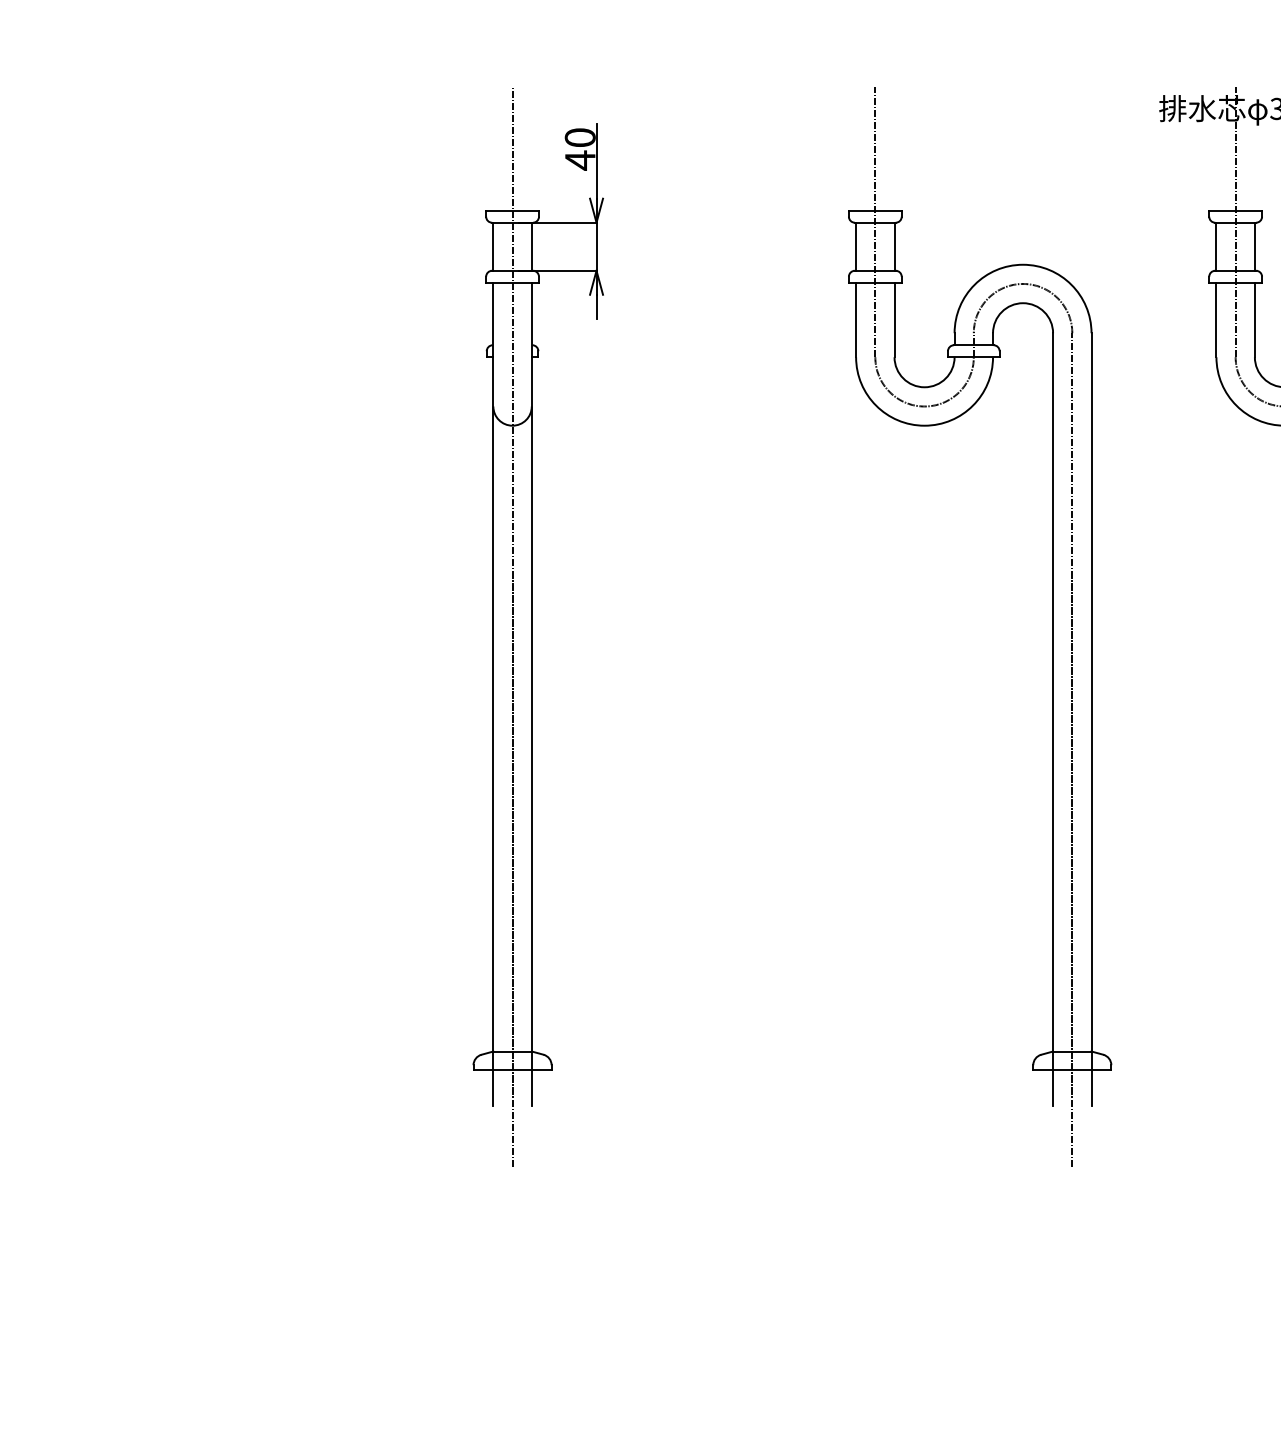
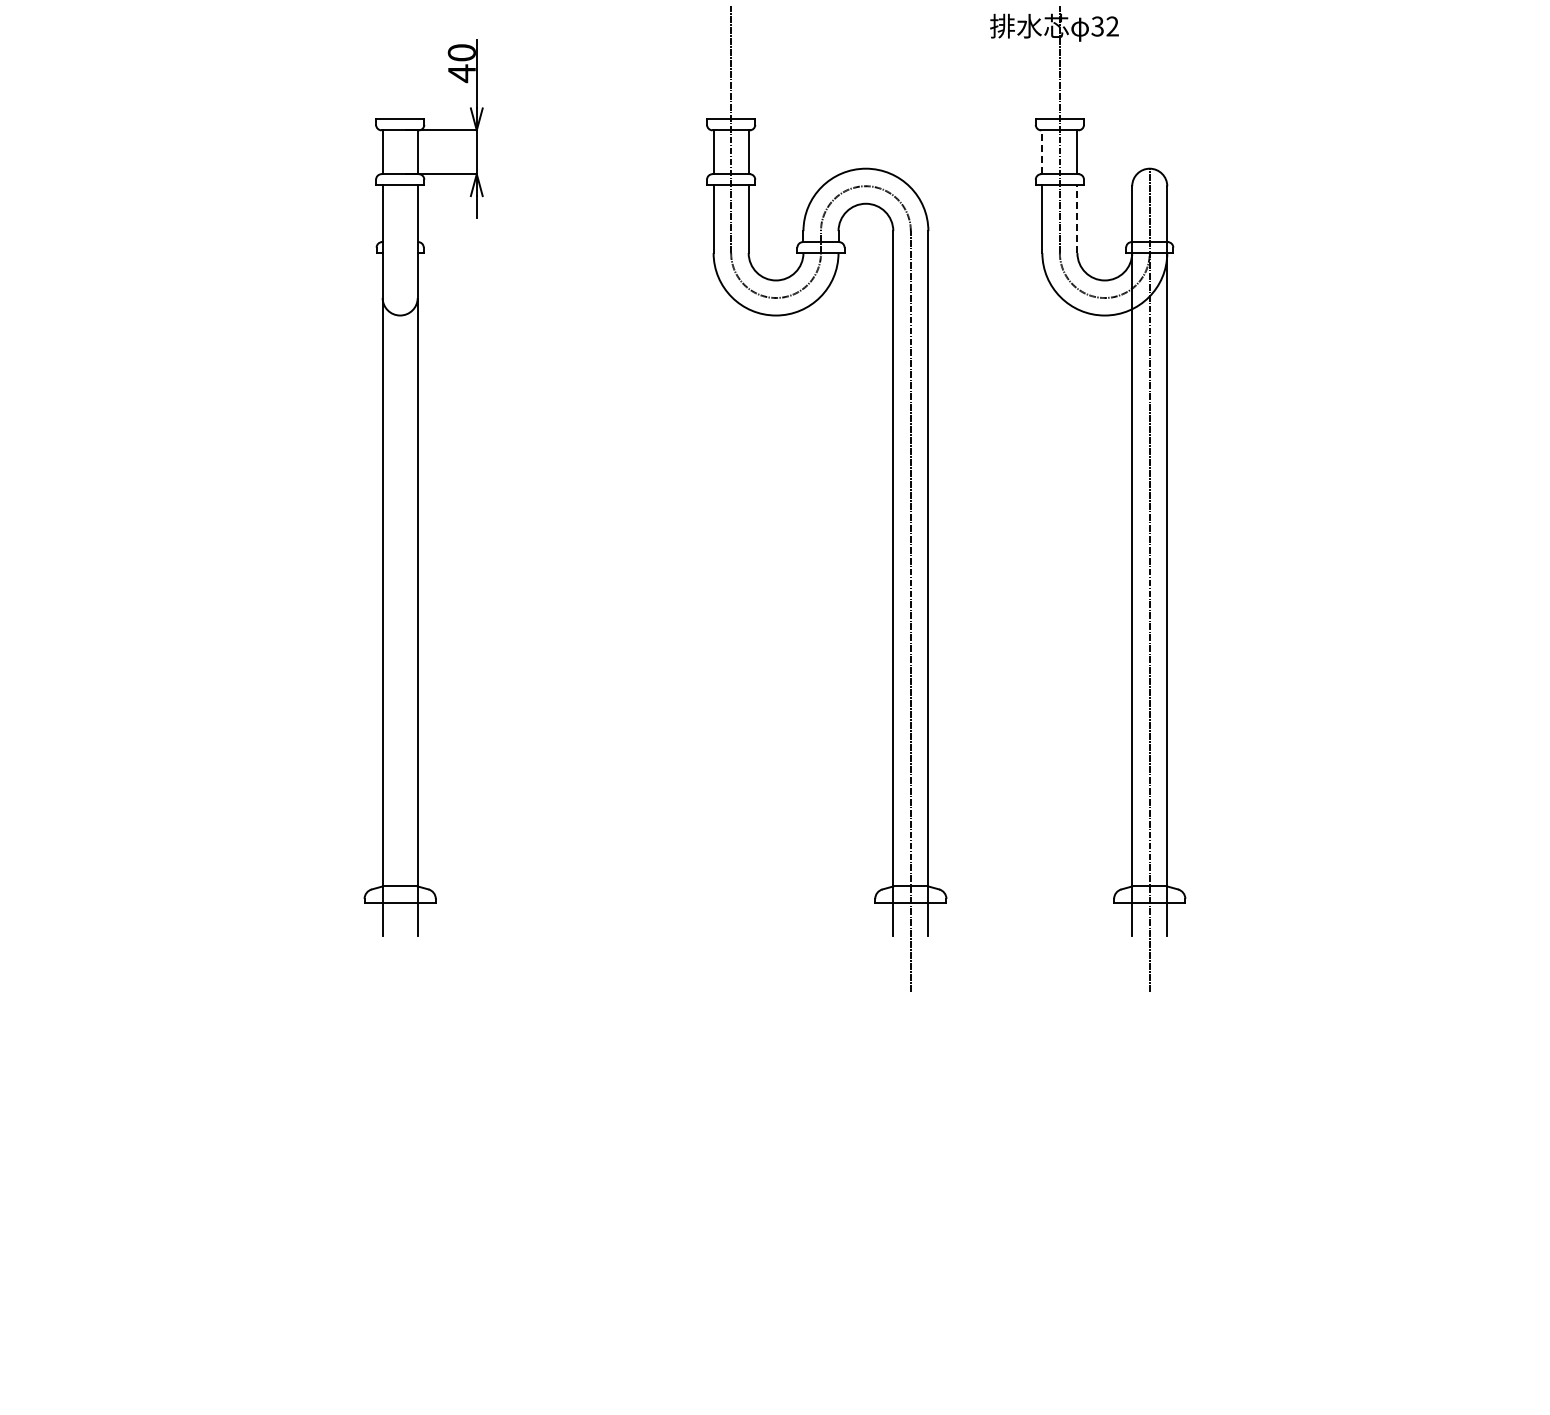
line: (1216, 247) -> (1042, 152), solid -> dashed
line: (1254, 320) -> (1077, 219), solid -> dashed
line: (512, 626) -> (400, 498), removed

